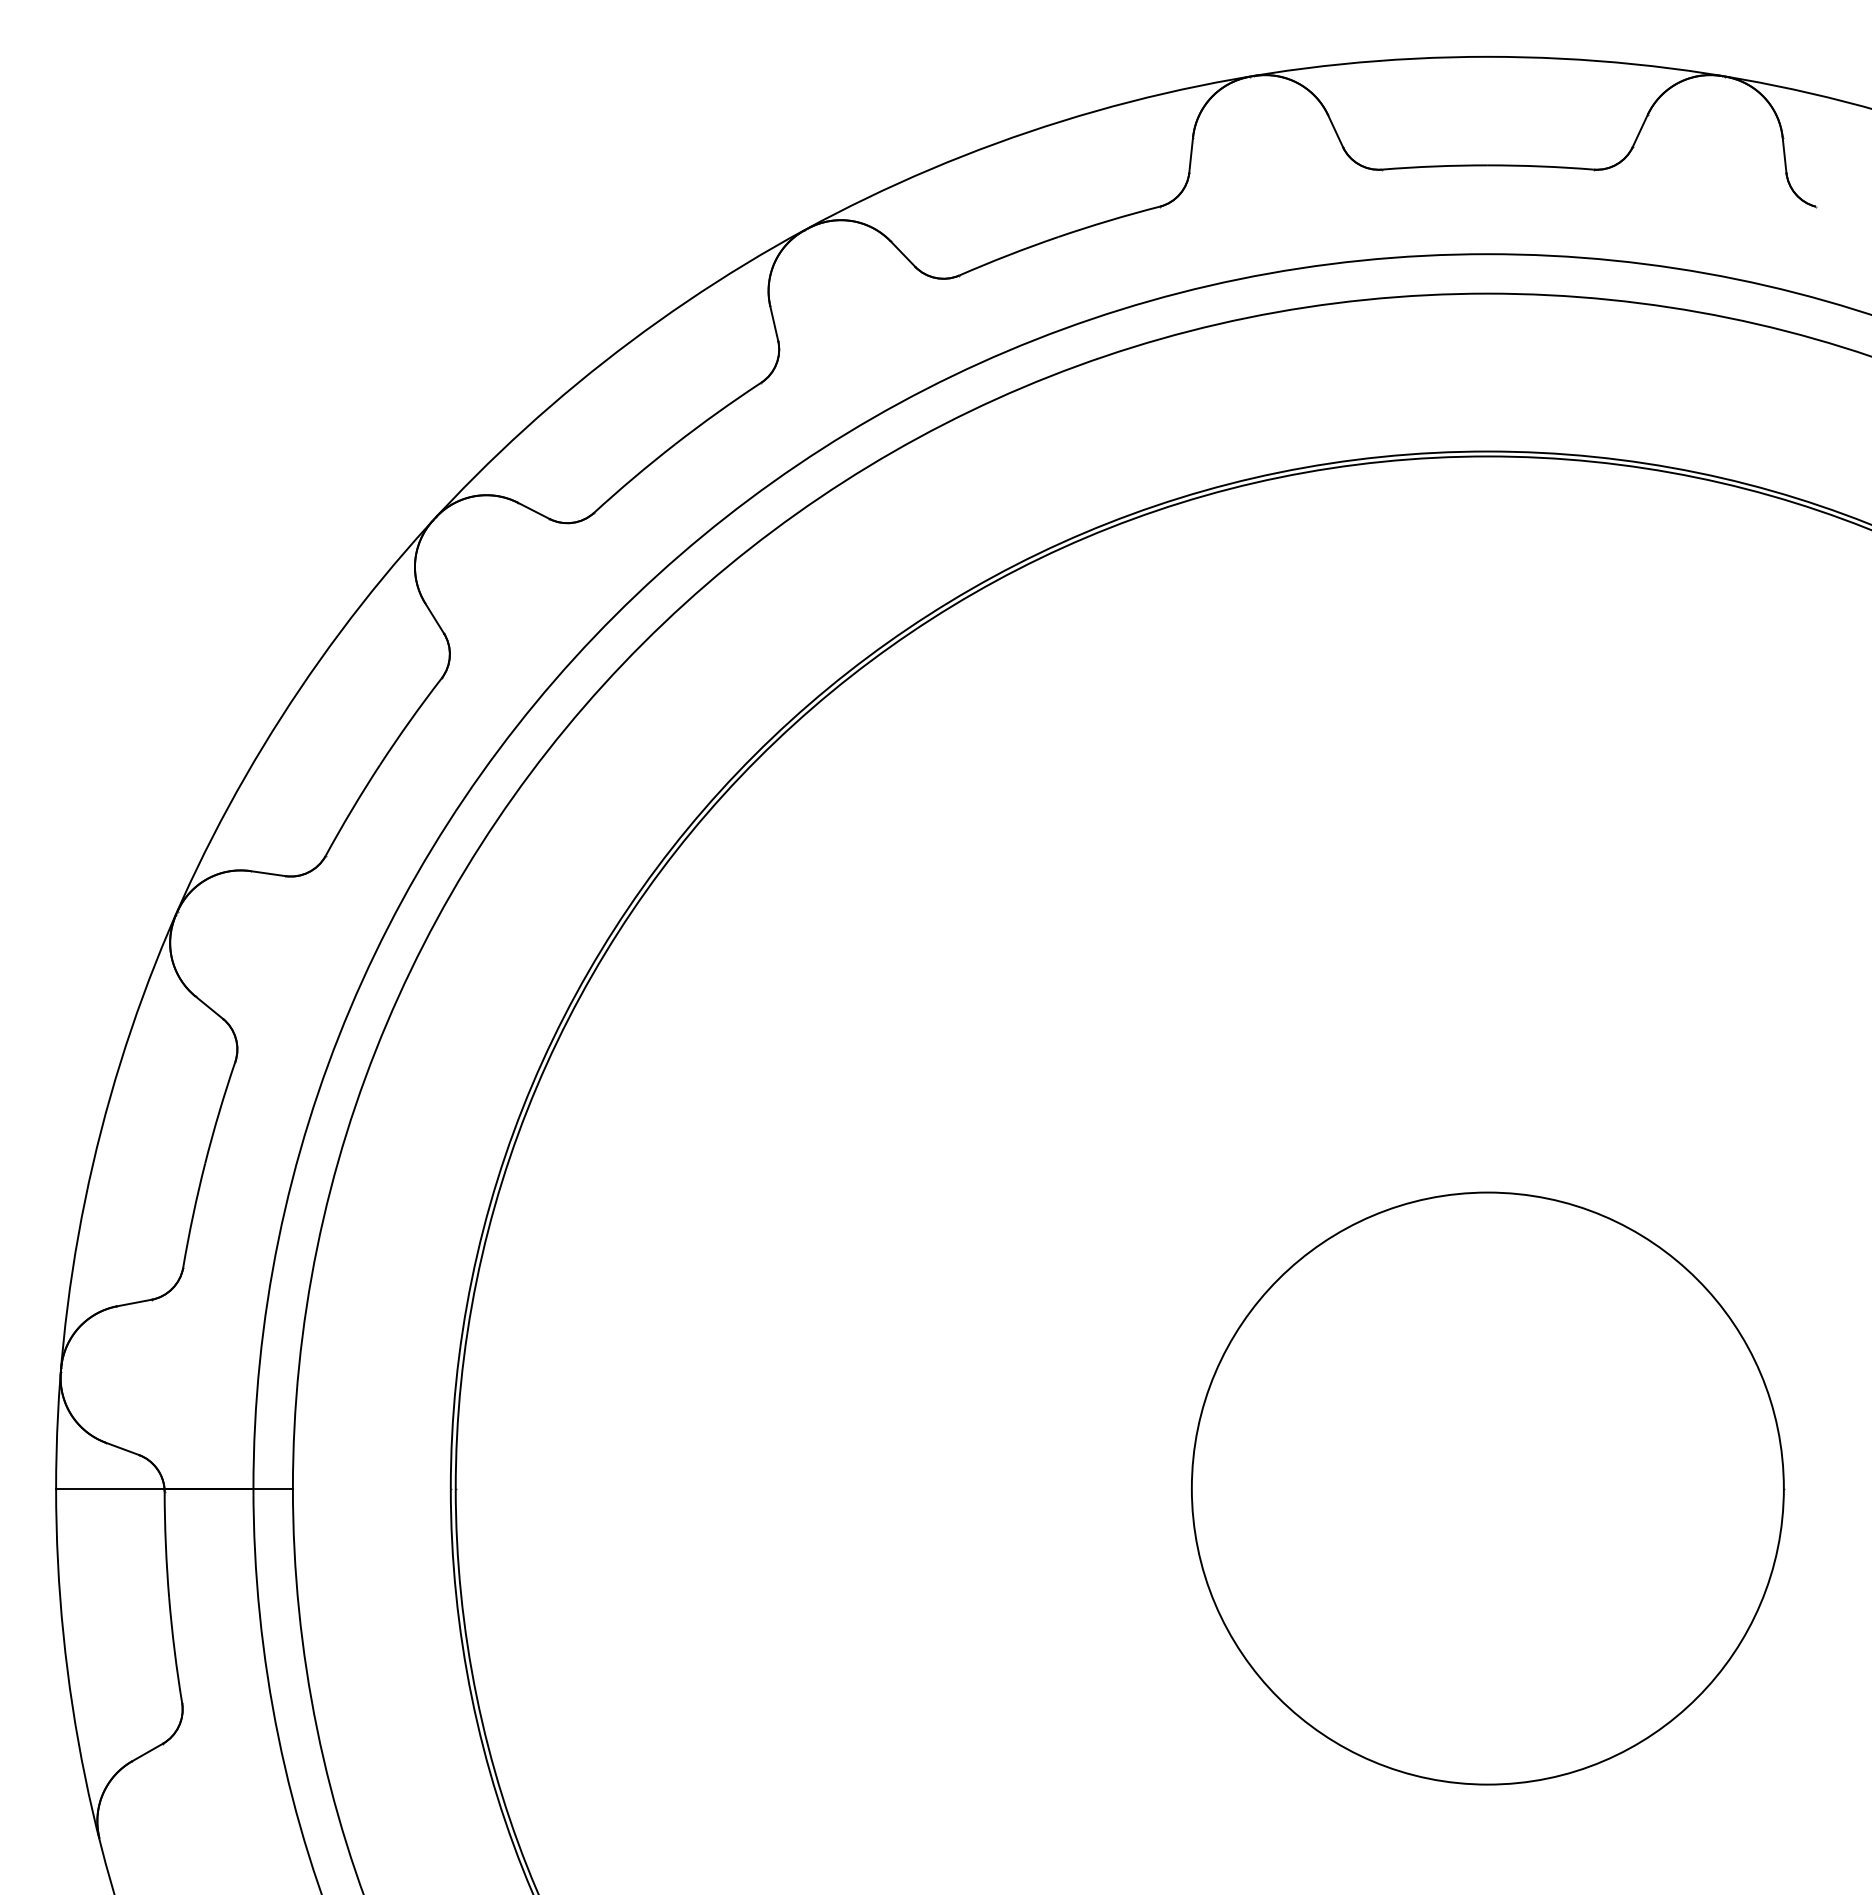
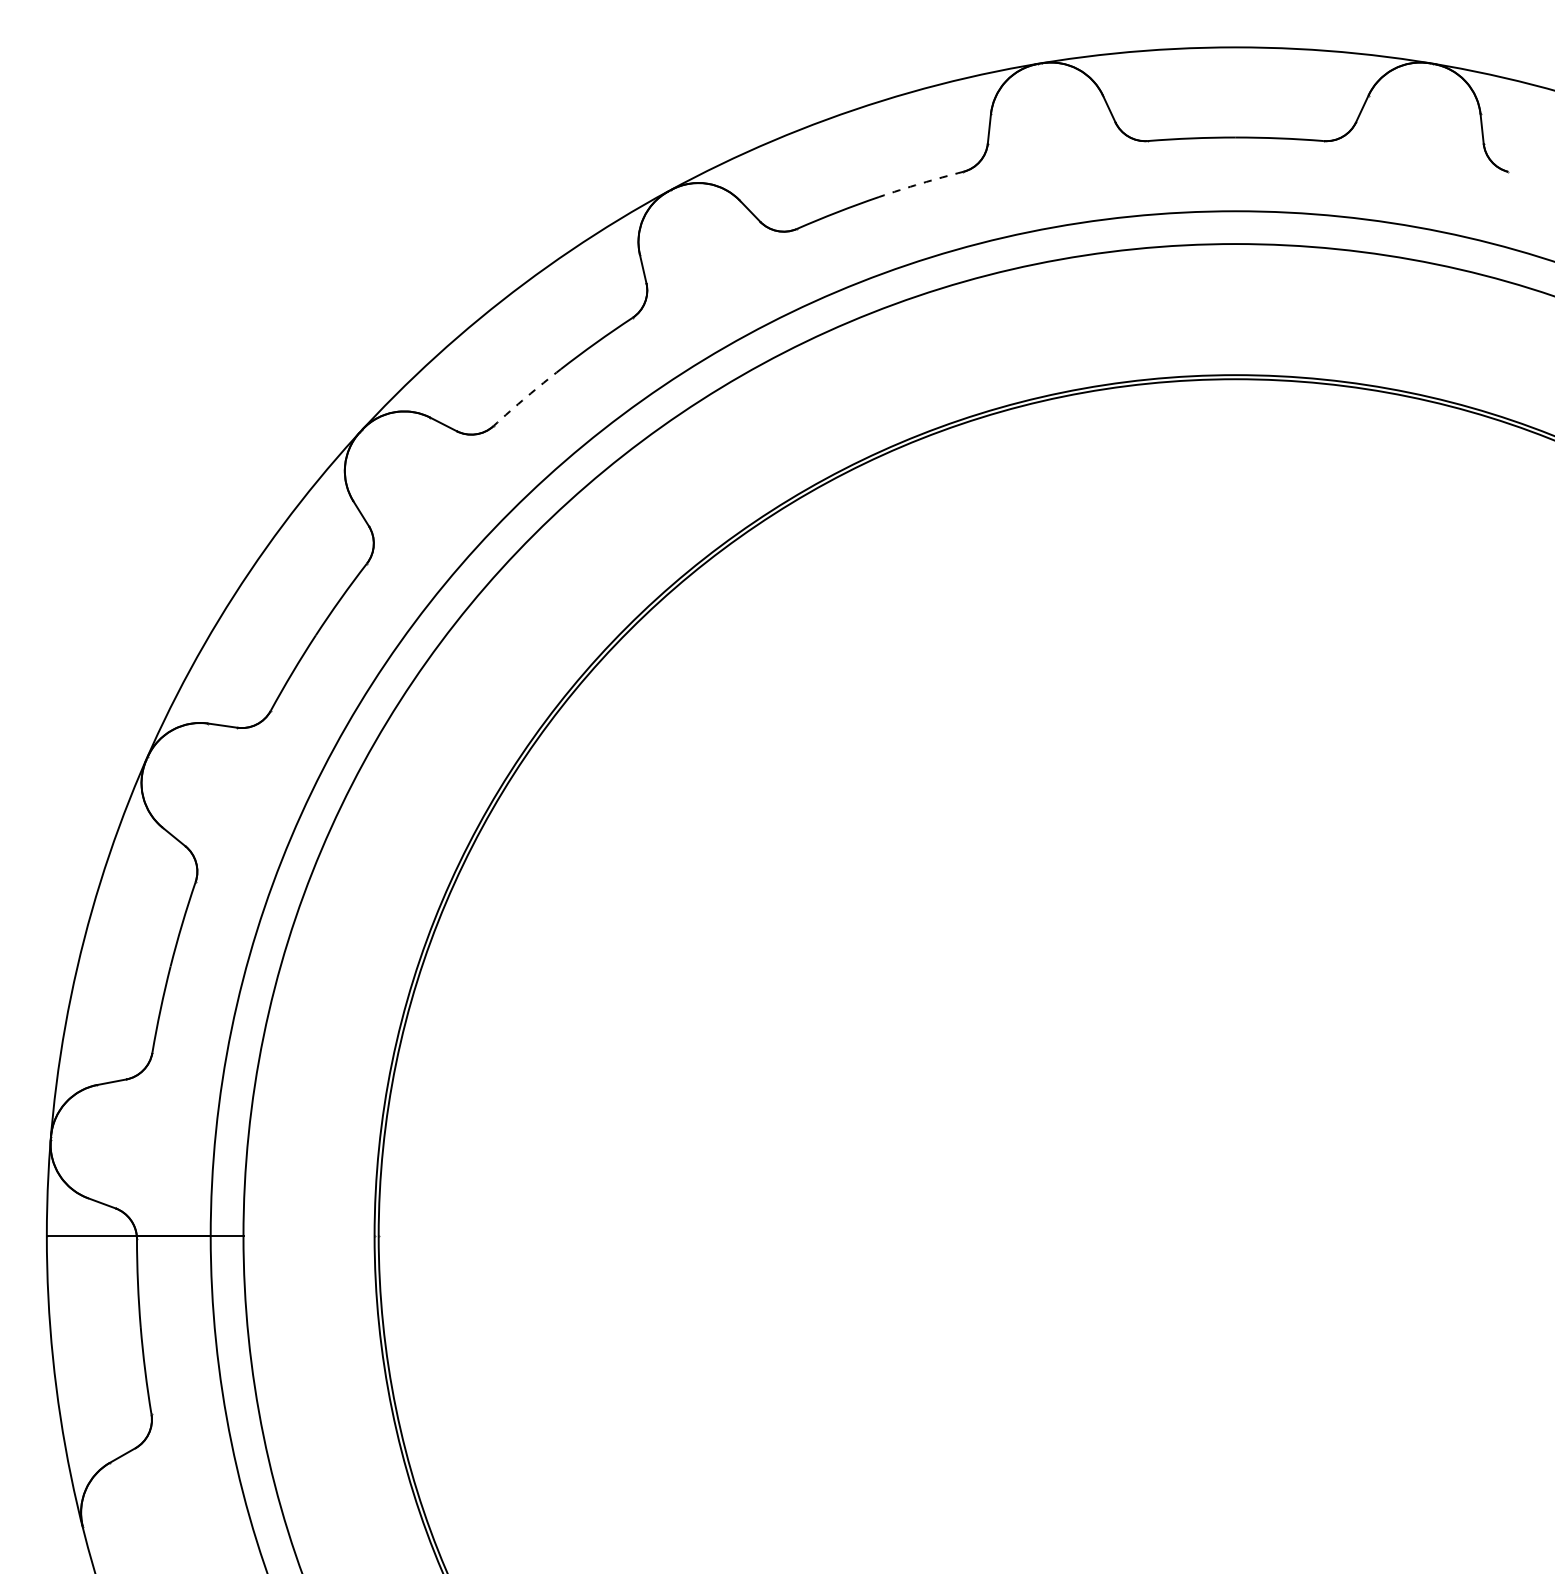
arc: (1108, 220) -> (920, 183), solid -> dashed
arc: (633, 477) -> (526, 396), solid -> dashed
circle: (1488, 1488) -> (1236, 1236), removed

